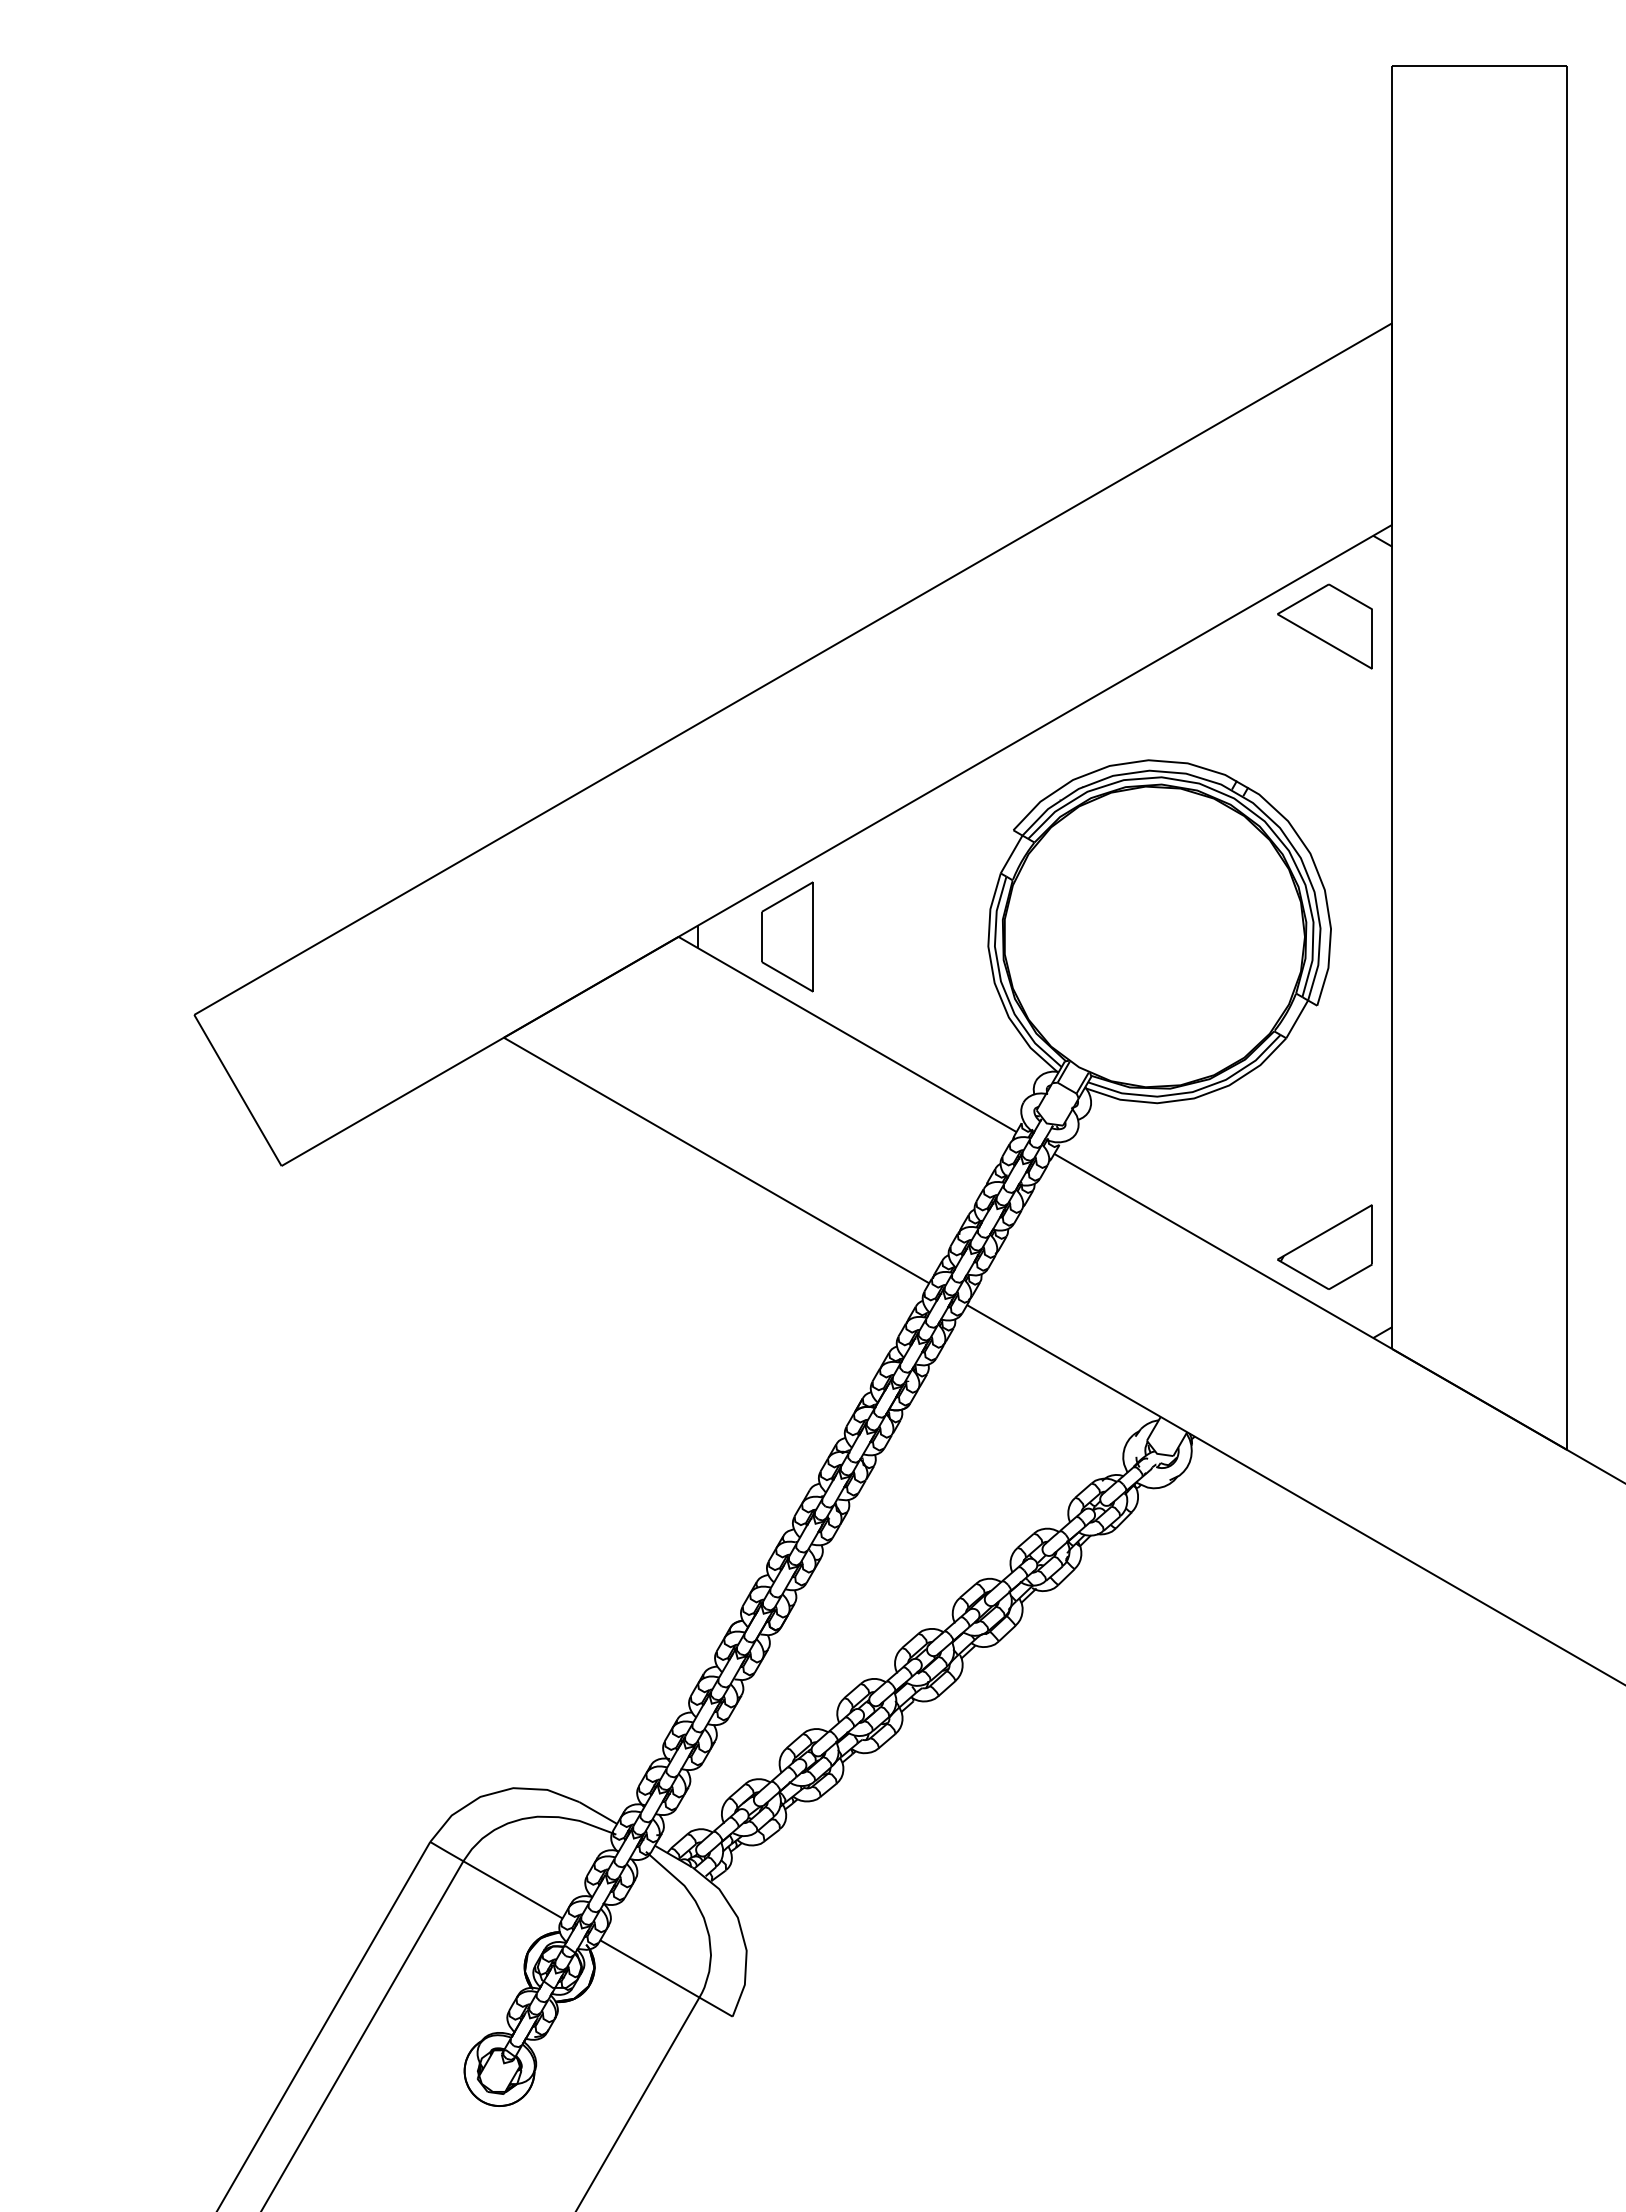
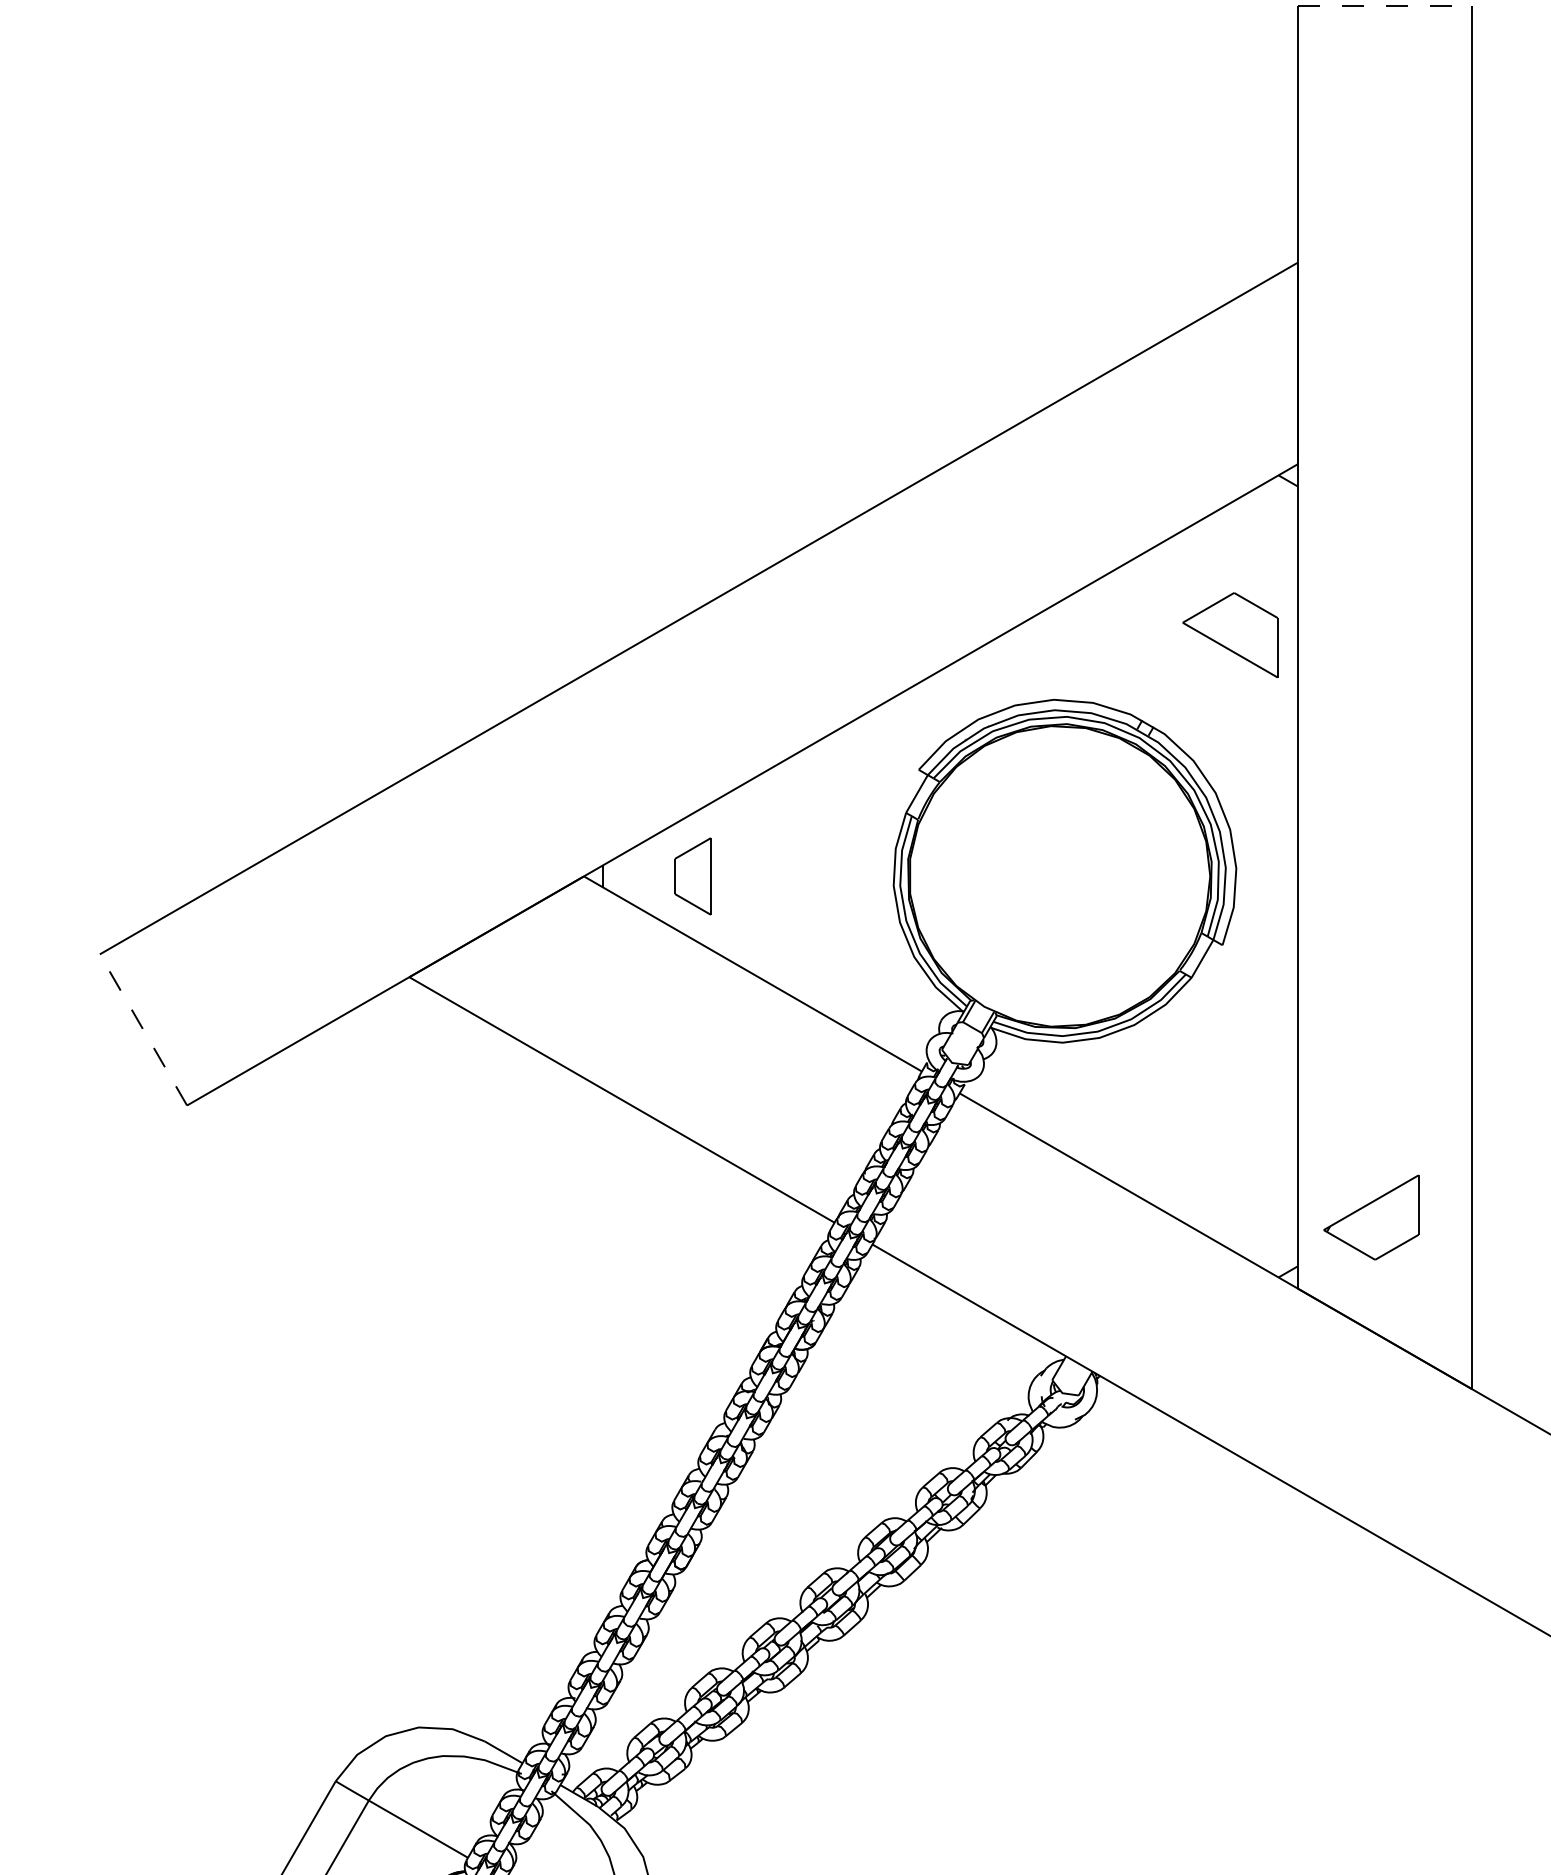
line: (1480, 66) -> (1385, 6), solid -> dashed
part: (1324, 626) -> (1229, 635), moved
part: (787, 936) -> (692, 876), size x0.7
line: (237, 1090) -> (143, 1029), solid -> dashed
part: (1324, 1246) -> (1370, 1216), moved

